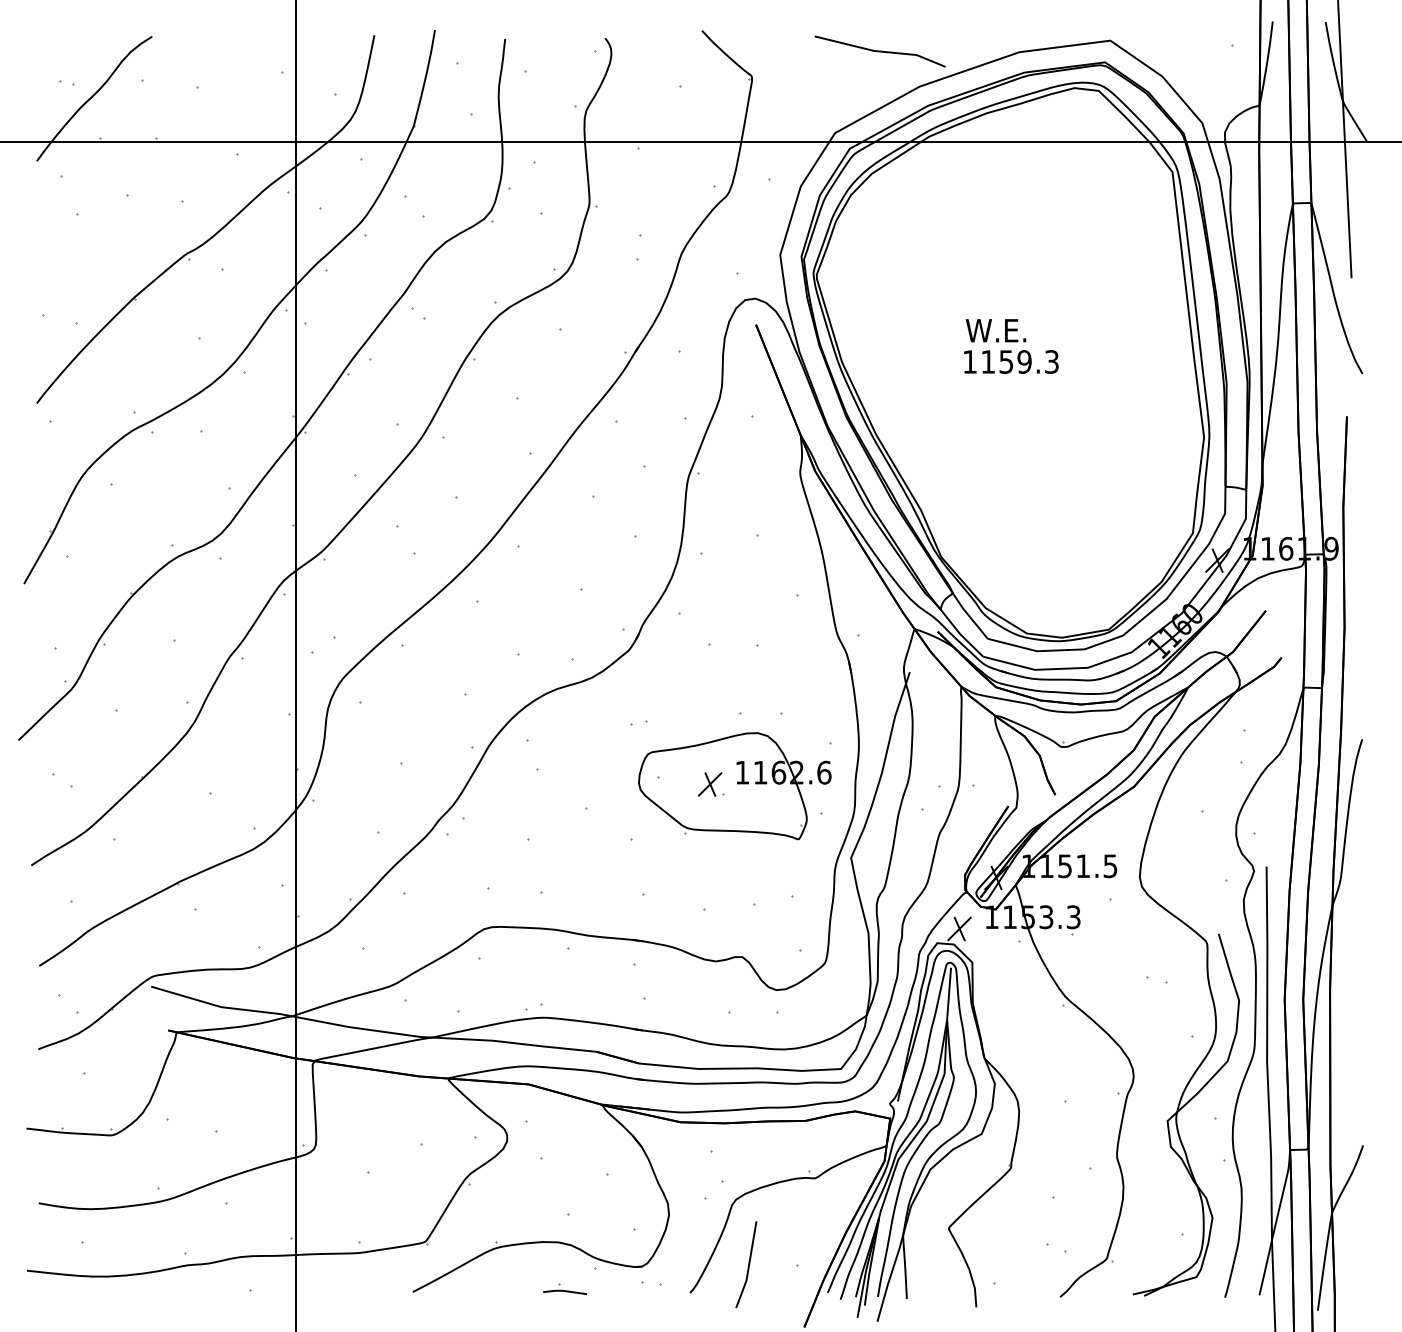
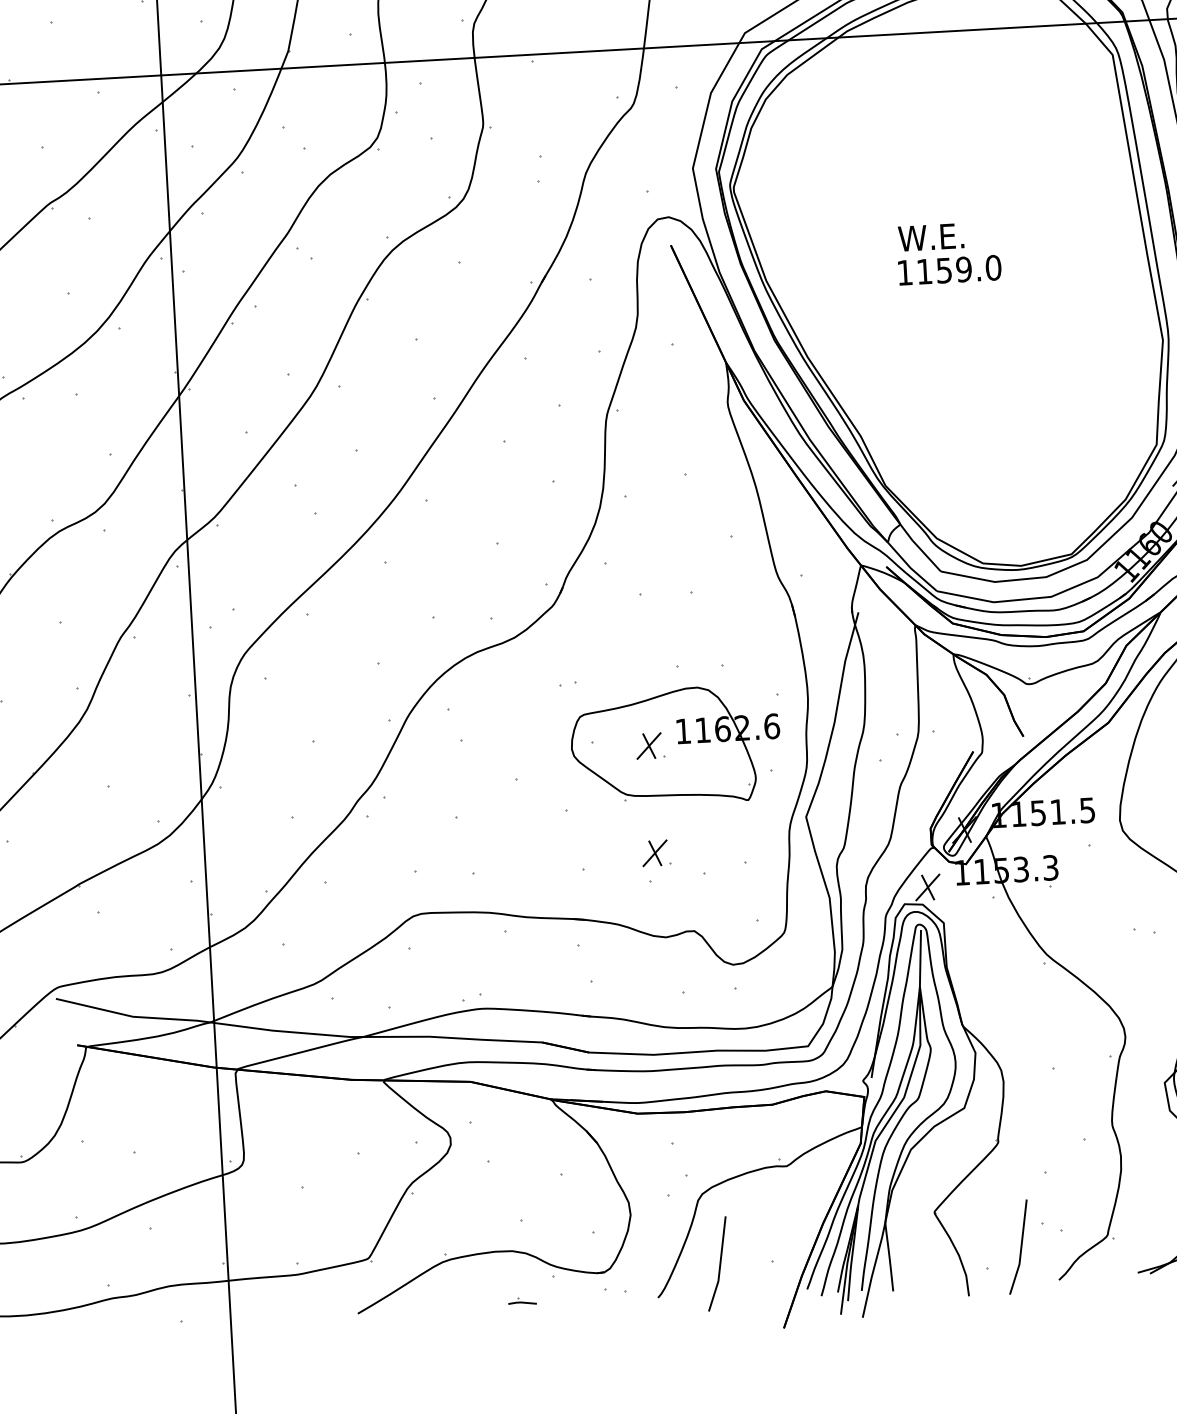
text: (1051, 361) -> (993, 267), 1159.3 -> 1159.0
part: (710, 883) -> (655, 853), added
line: (1026, 1264) -> (1020, 1246), added
part: (564, 1288) -> (521, 1300), size x0.6

